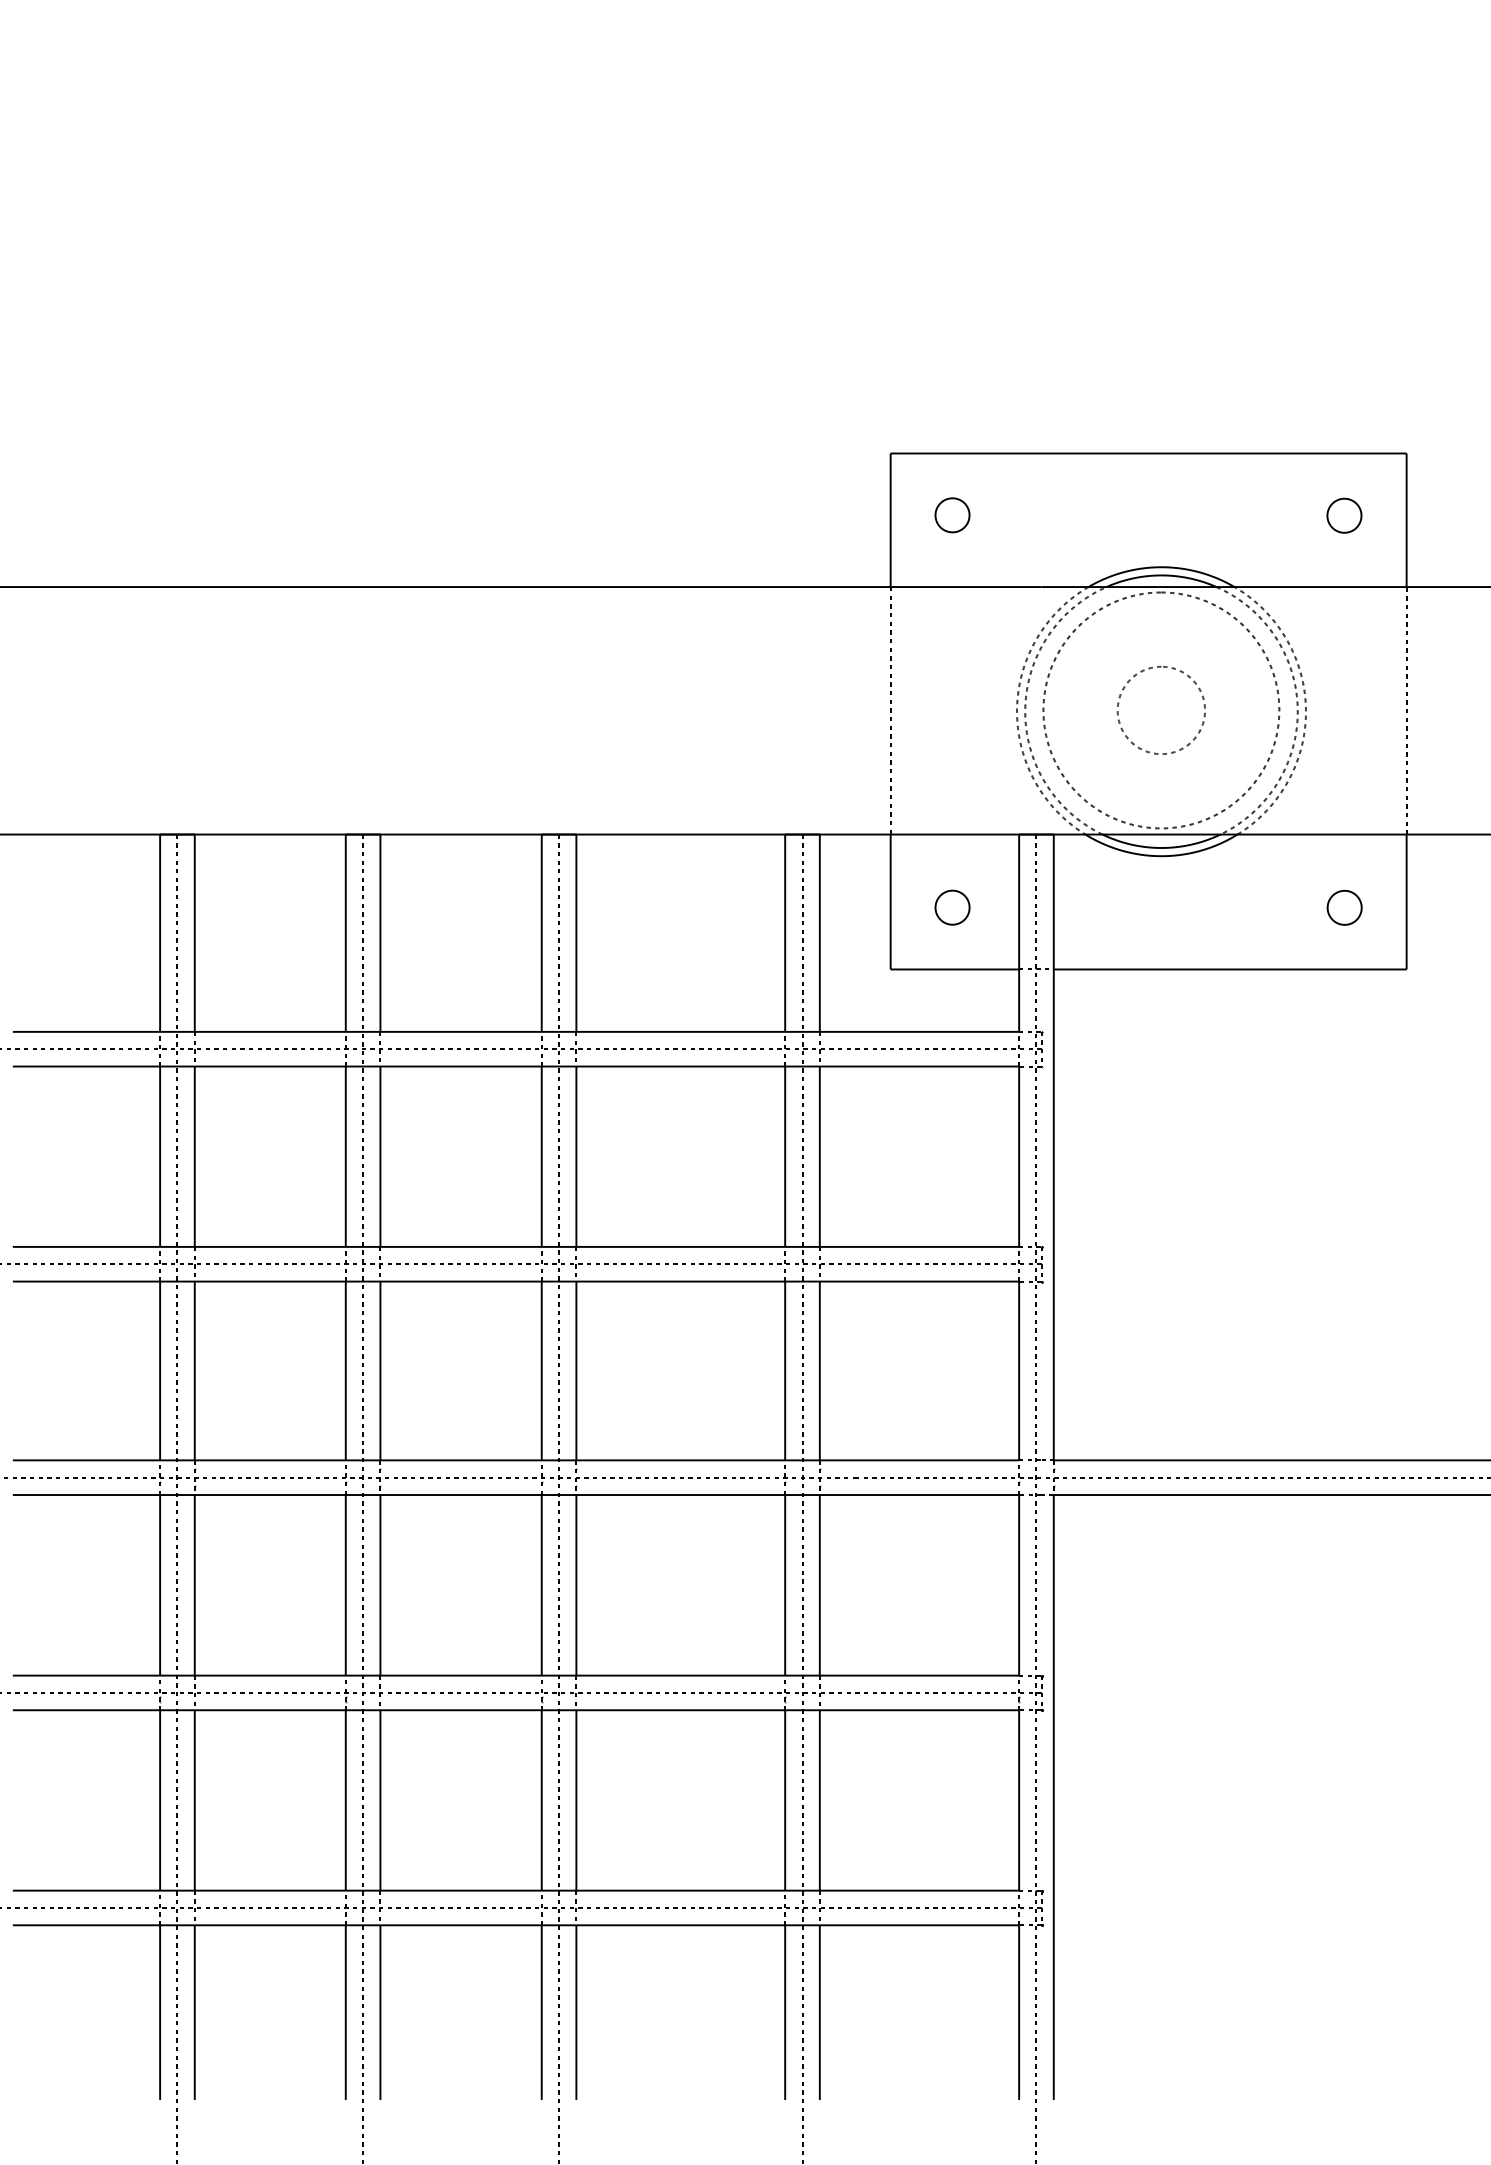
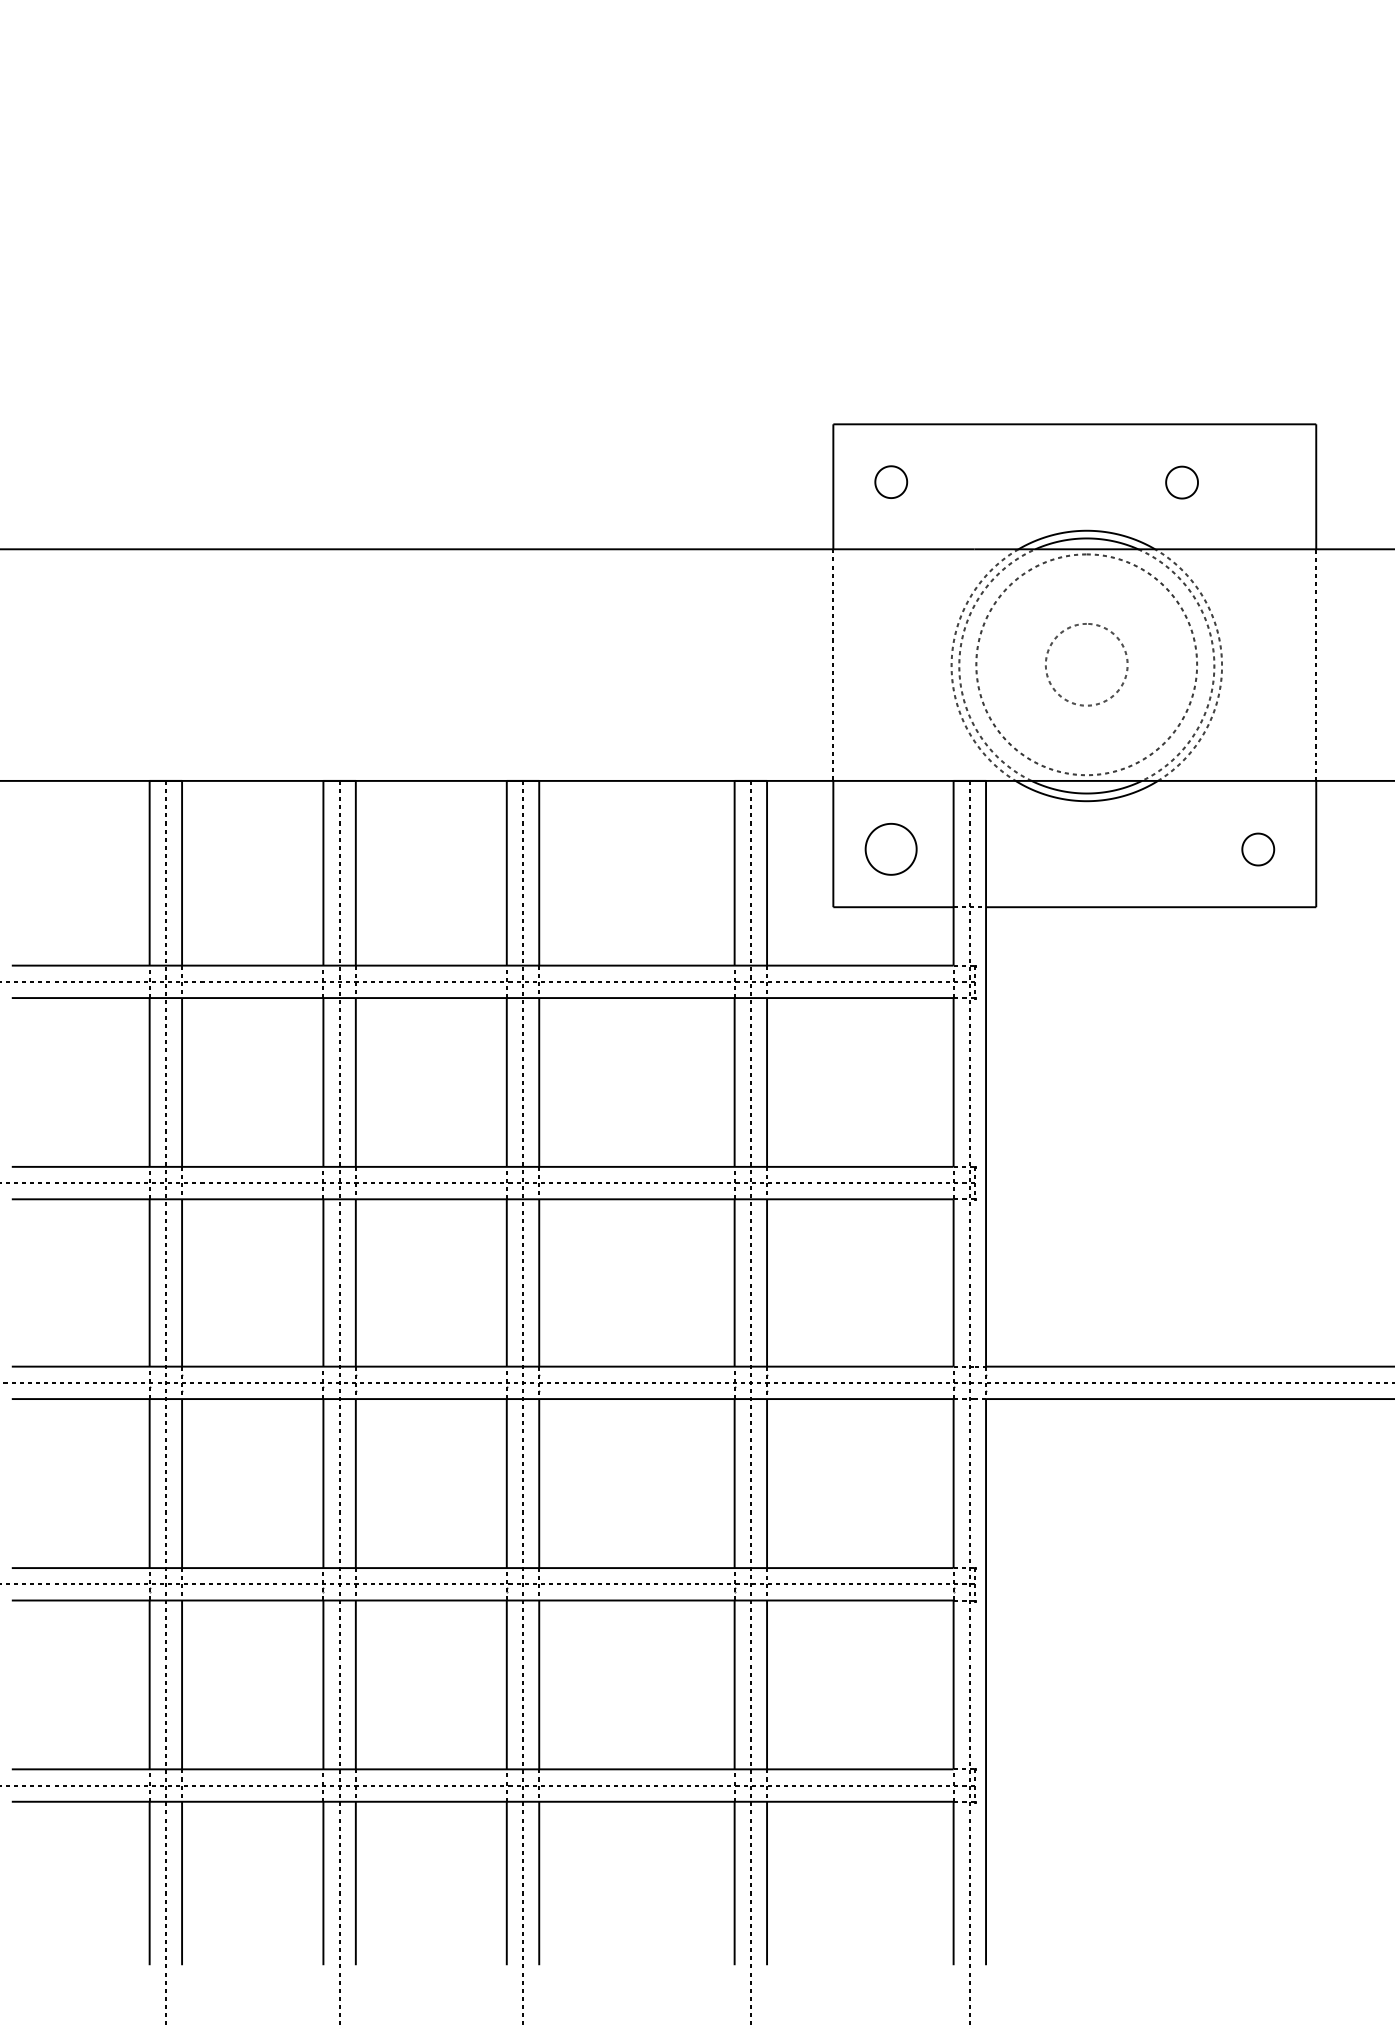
part: (1343, 515) -> (1181, 482), moved
part: (952, 907) -> (891, 849), size x1.6

